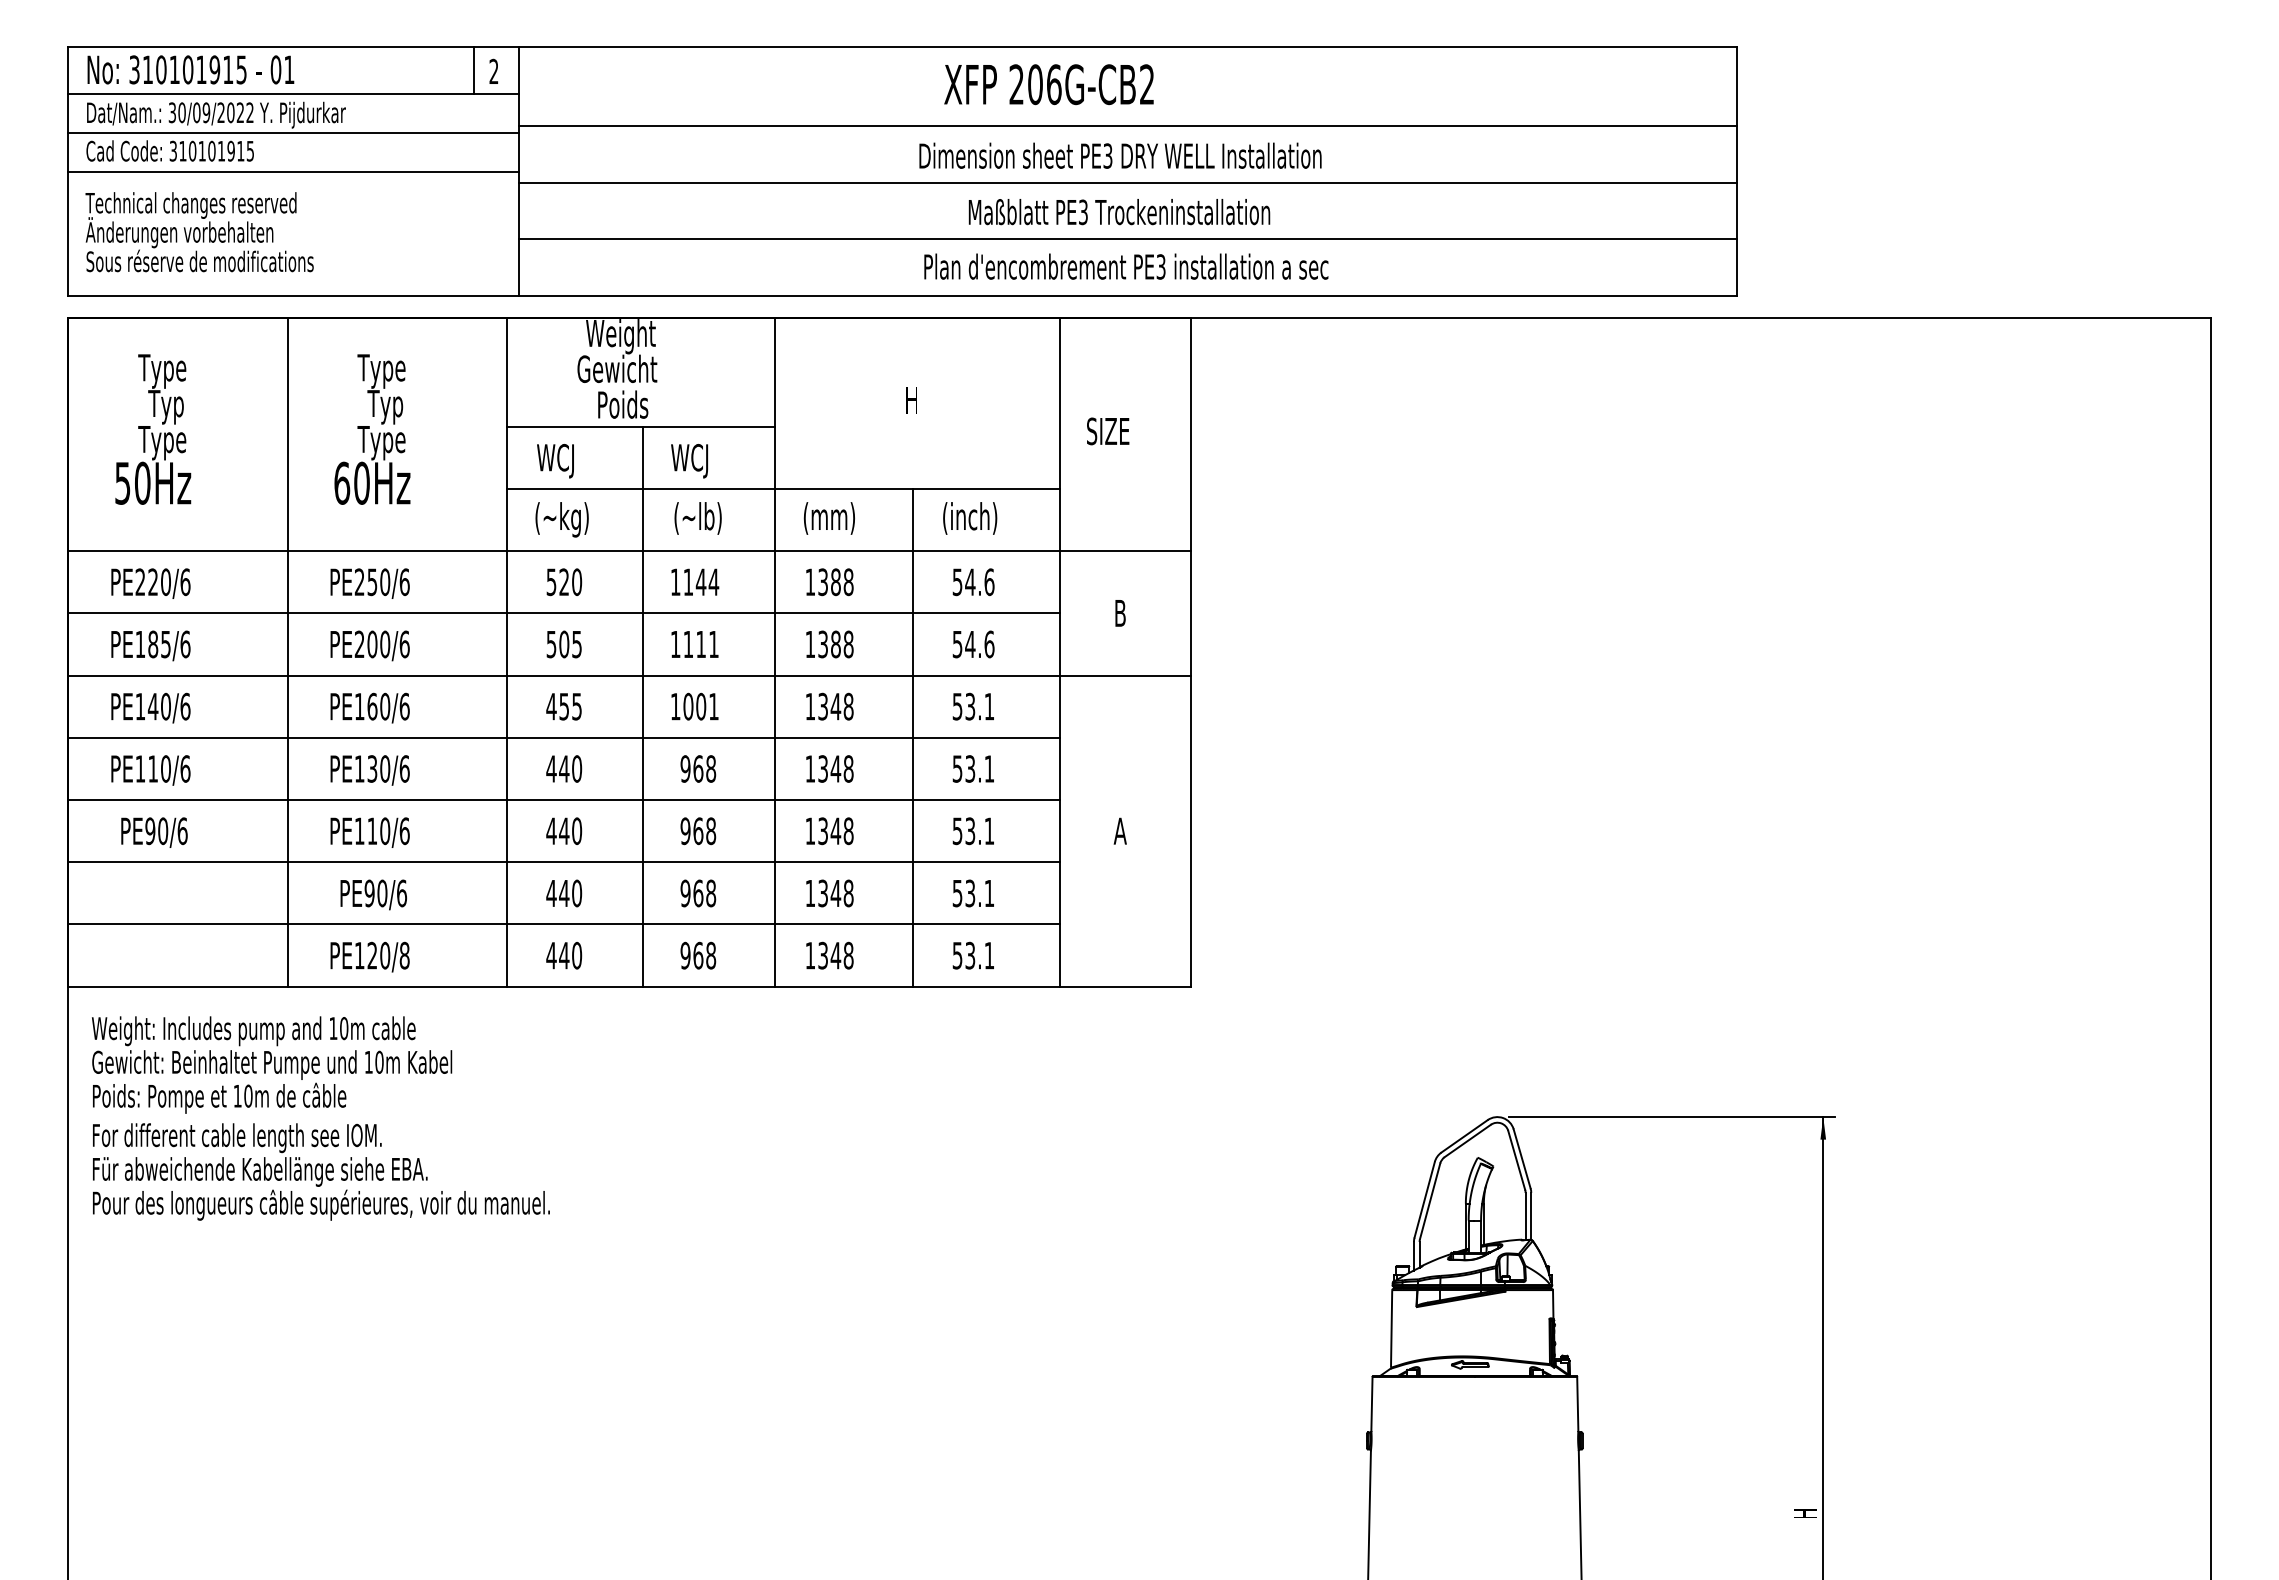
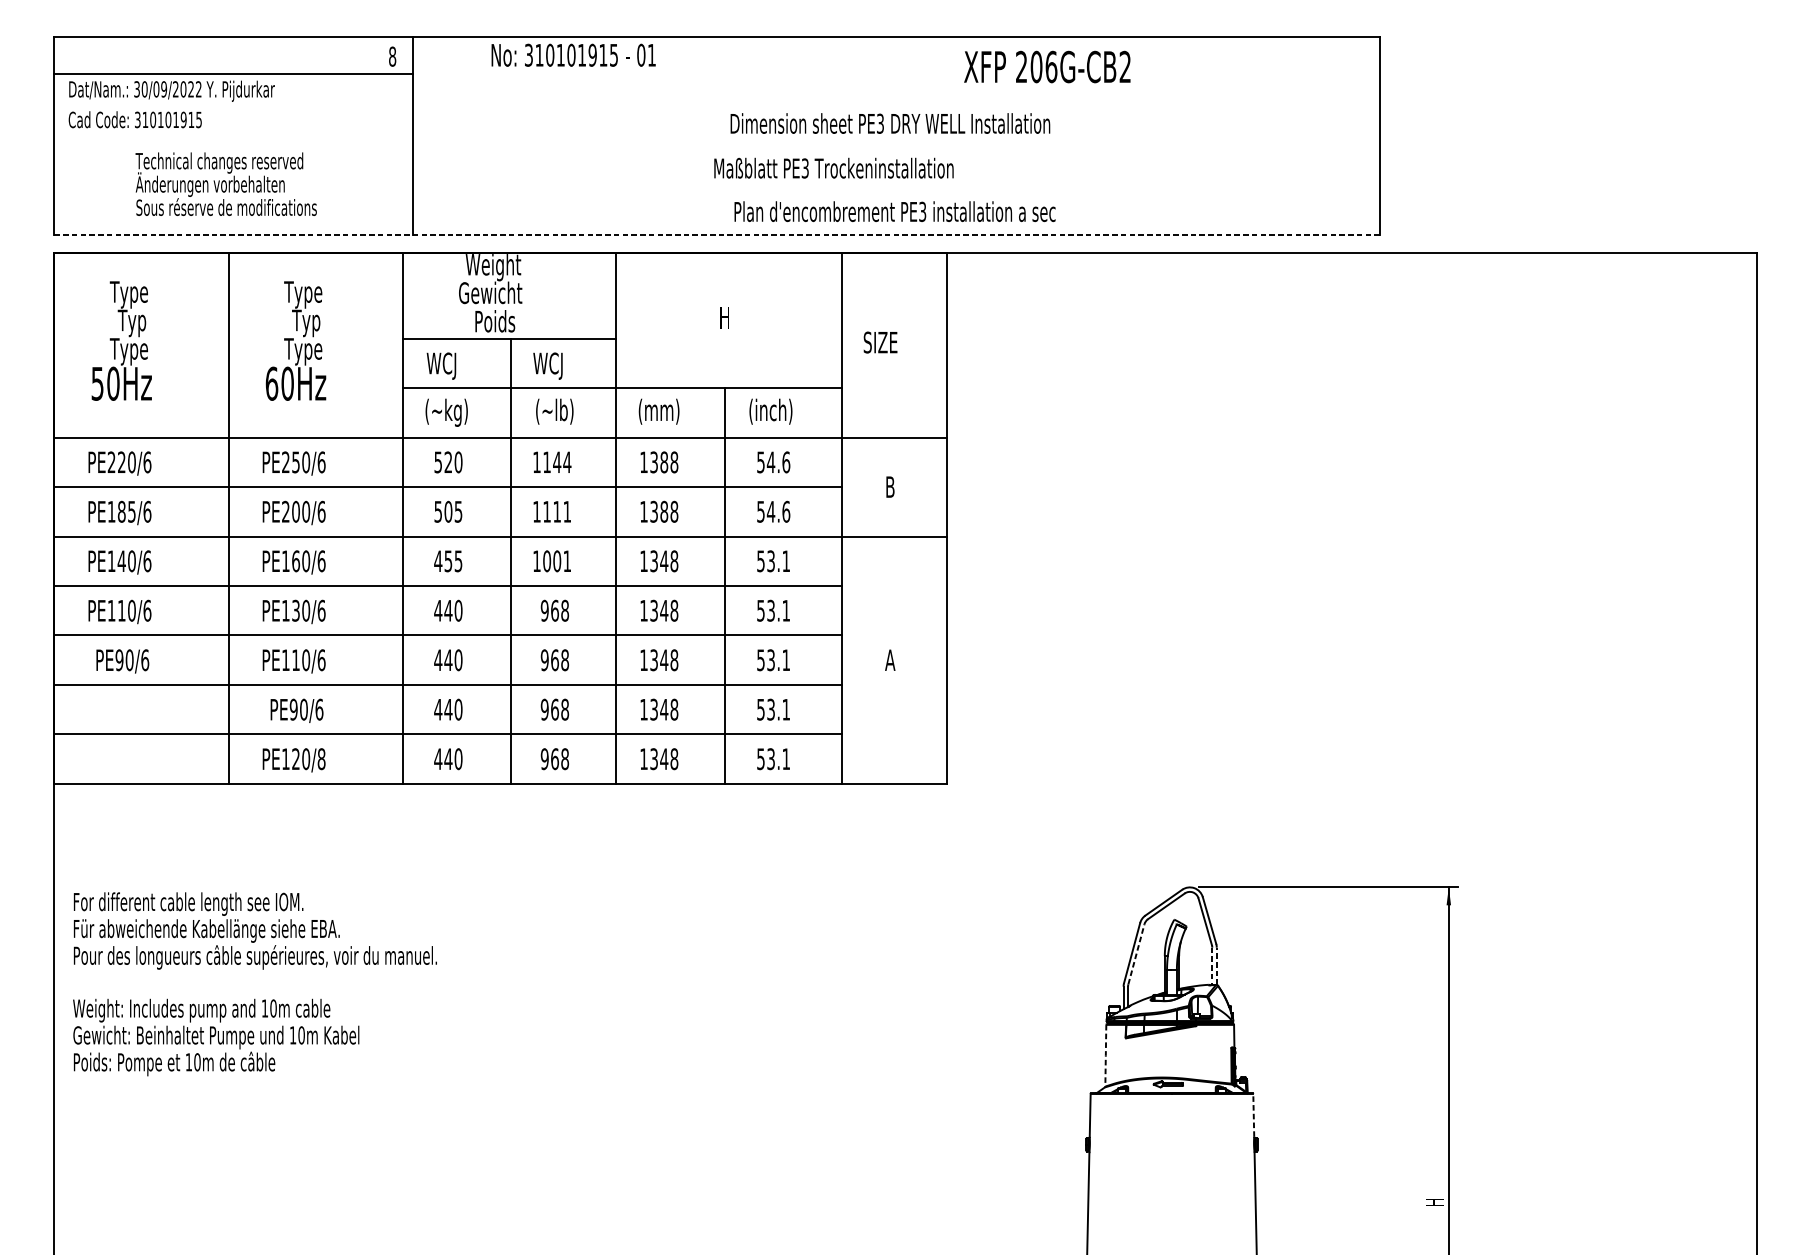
text: (190, 69) -> (573, 54), moved
line: (474, 70) -> (377, 55), removed
text: (493, 71) -> (392, 56), 2 -> 8
text: (1048, 84) -> (1046, 66), moved
line: (1128, 126) -> (896, 100), removed
line: (293, 132) -> (233, 105), removed
line: (293, 172) -> (233, 136), removed
line: (1128, 182) -> (896, 144), removed
text: (1119, 212) -> (833, 168), moved
text: (199, 232) -> (226, 184), moved
line: (1128, 239) -> (896, 190), removed
line: (903, 295) -> (717, 234), solid -> dashed
text: (272, 1064) -> (216, 1037), moved
line: (1430, 1200) -> (1136, 953), solid -> dashed
line: (1531, 1215) -> (1216, 965), solid -> dashed
line: (1525, 1216) -> (1212, 966), solid -> dashed
line: (1391, 1328) -> (1105, 1055), solid -> dashed
line: (1577, 1403) -> (1253, 1114), solid -> dashed

